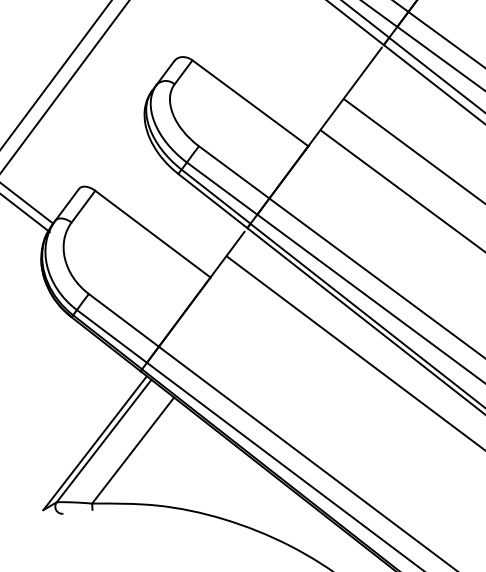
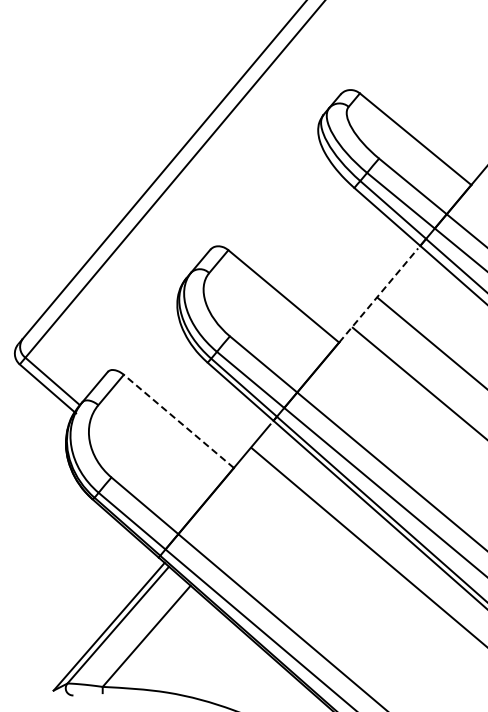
line: (344, 96) -> (378, 295), solid -> dashed
line: (152, 234) -> (178, 421), solid -> dashed

